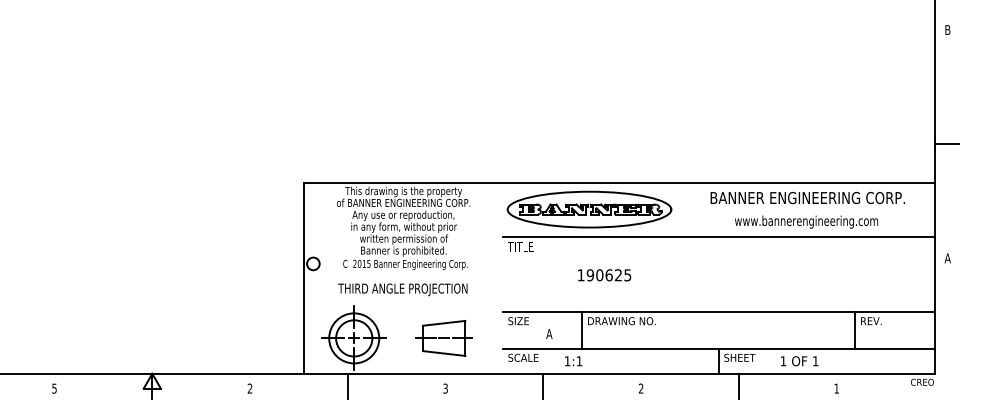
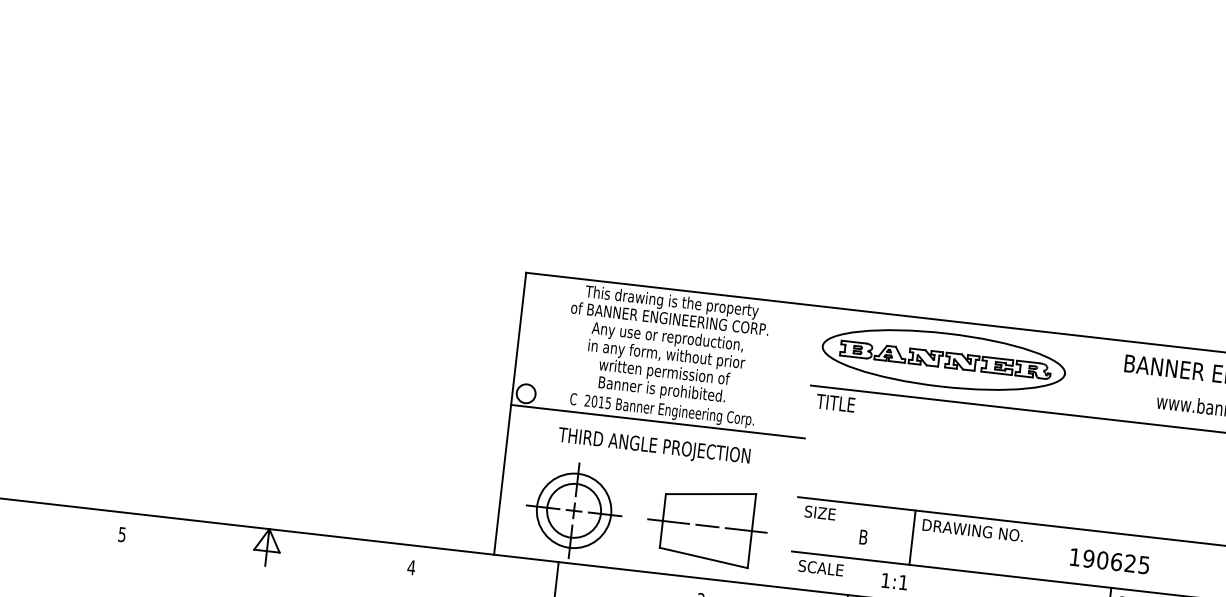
line: (403, 272) -> (658, 421), added
text: (604, 275) -> (1109, 561), moved
text: (549, 333) -> (863, 536), A -> B
part: (443, 338) -> (706, 526), size x1.43
text: (249, 388) -> (410, 567), 2 -> 4

